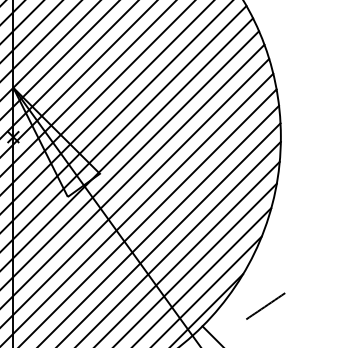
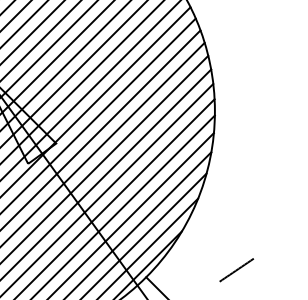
line: (265, 305) -> (236, 269), moved

